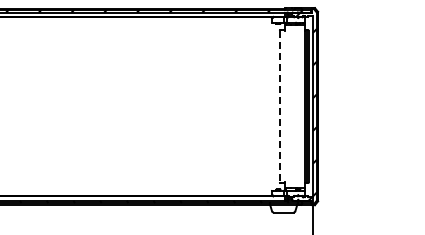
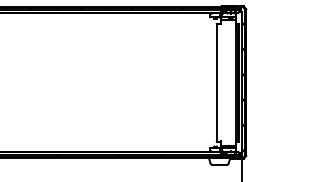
line: (279, 106) -> (216, 82), dashed -> solid

